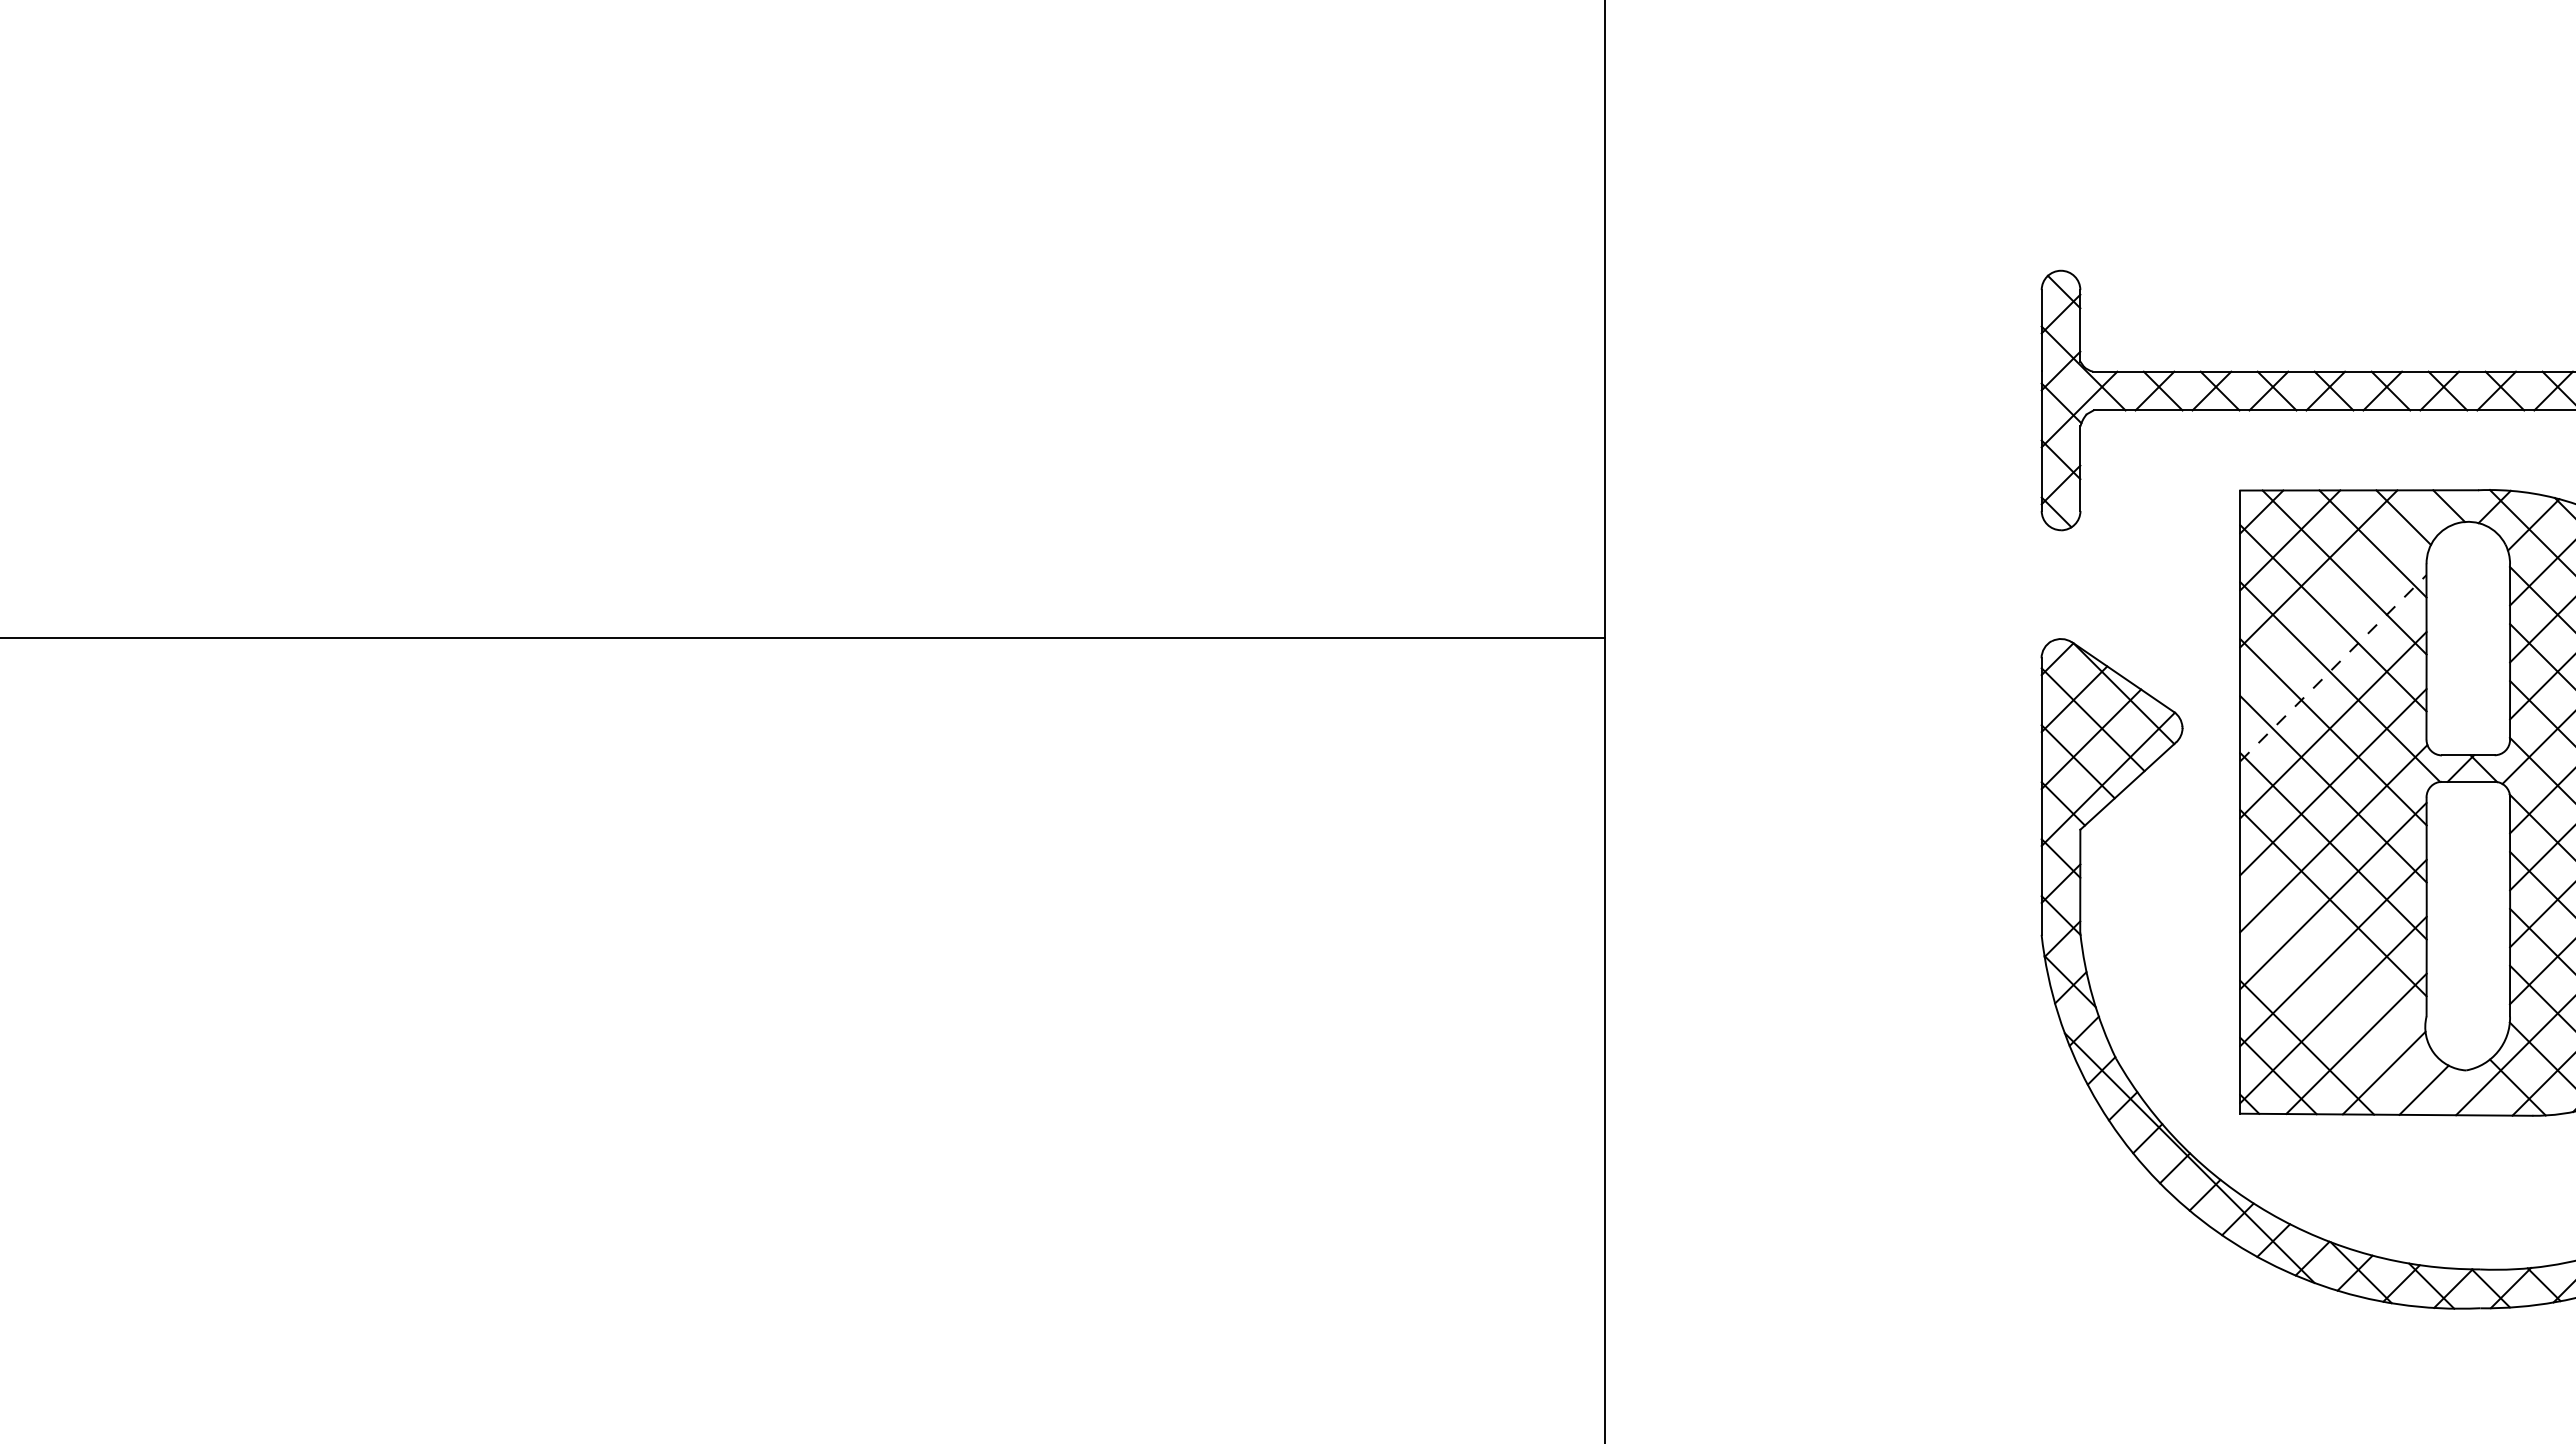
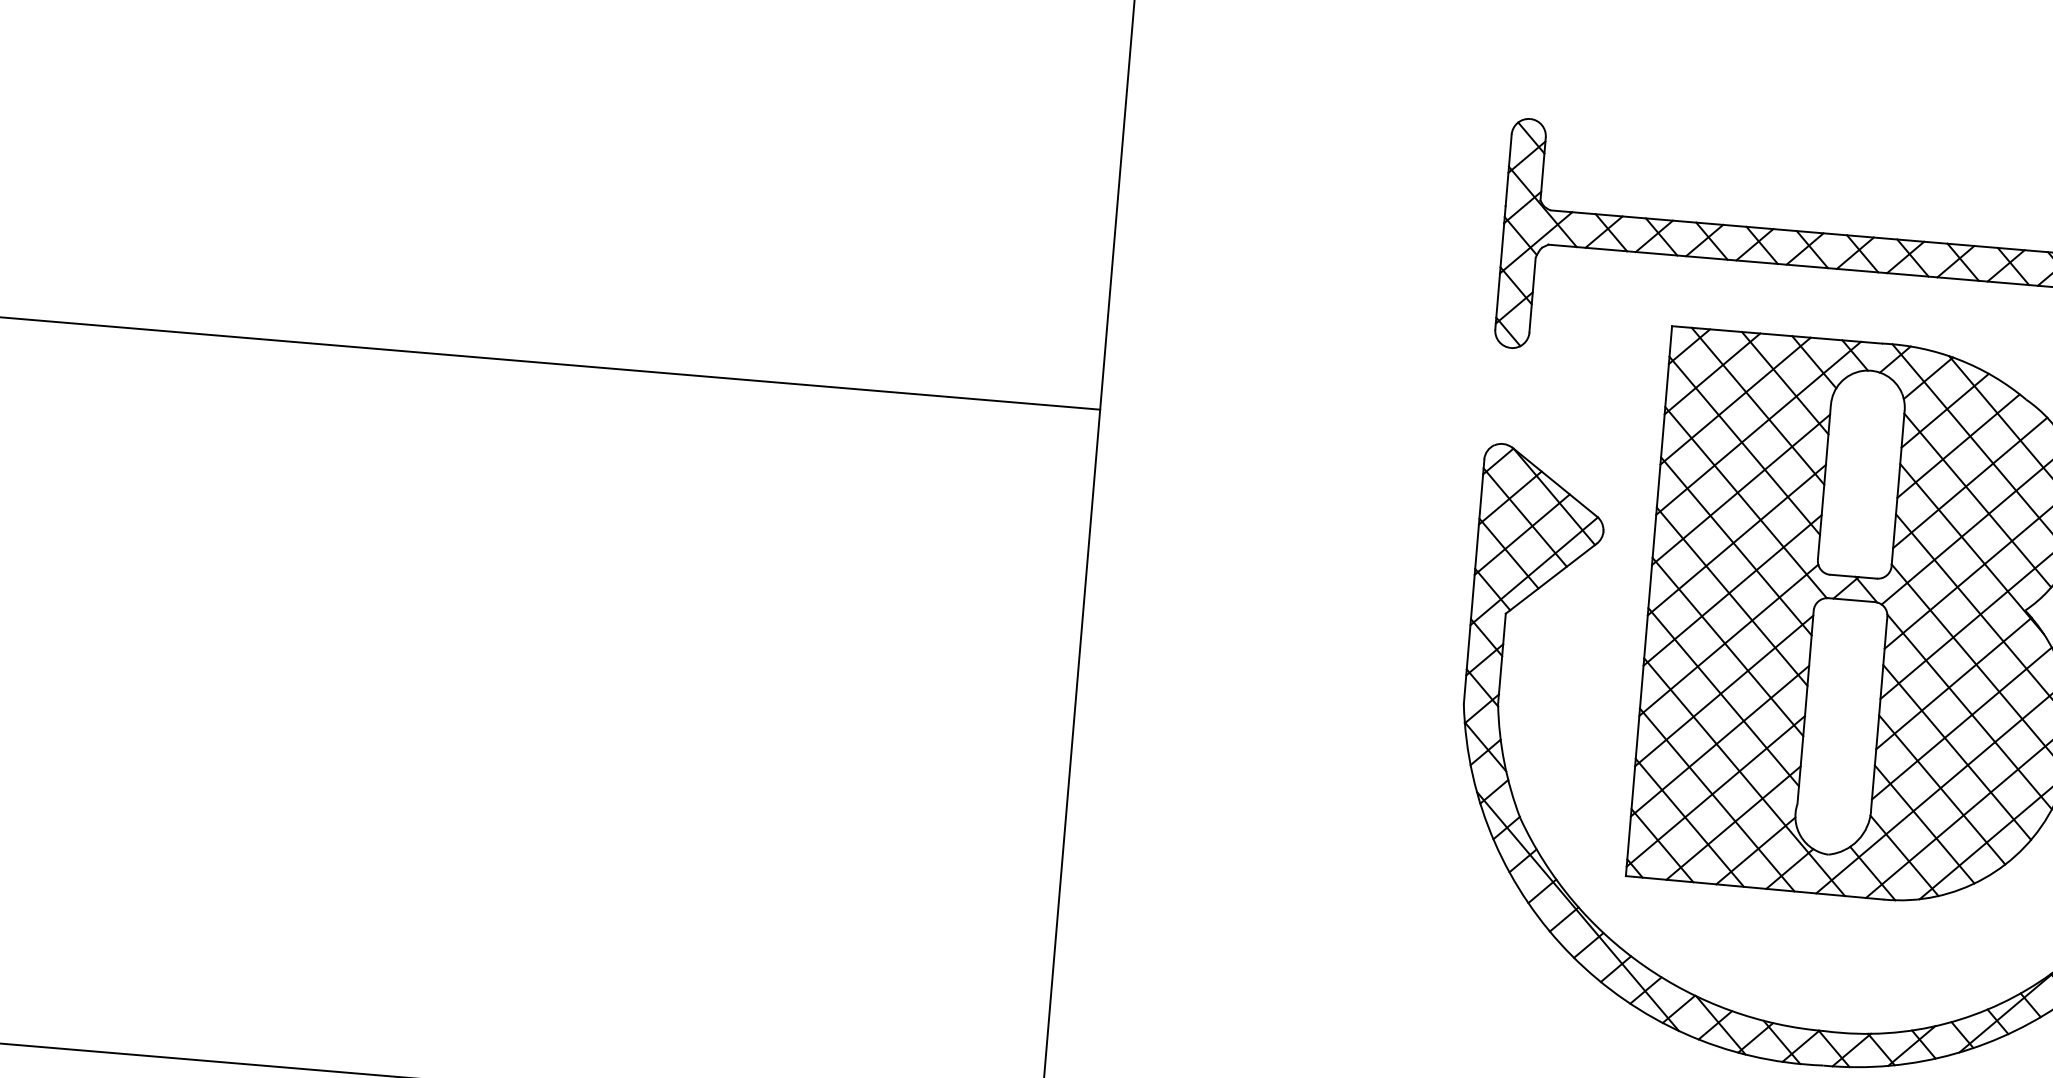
line: (2347, 597) -> (1758, 428), added
line: (2333, 668) -> (1741, 490), dashed -> solid
line: (2364, 990) -> (1744, 776), added
line: (2335, 1019) -> (1716, 800), added

